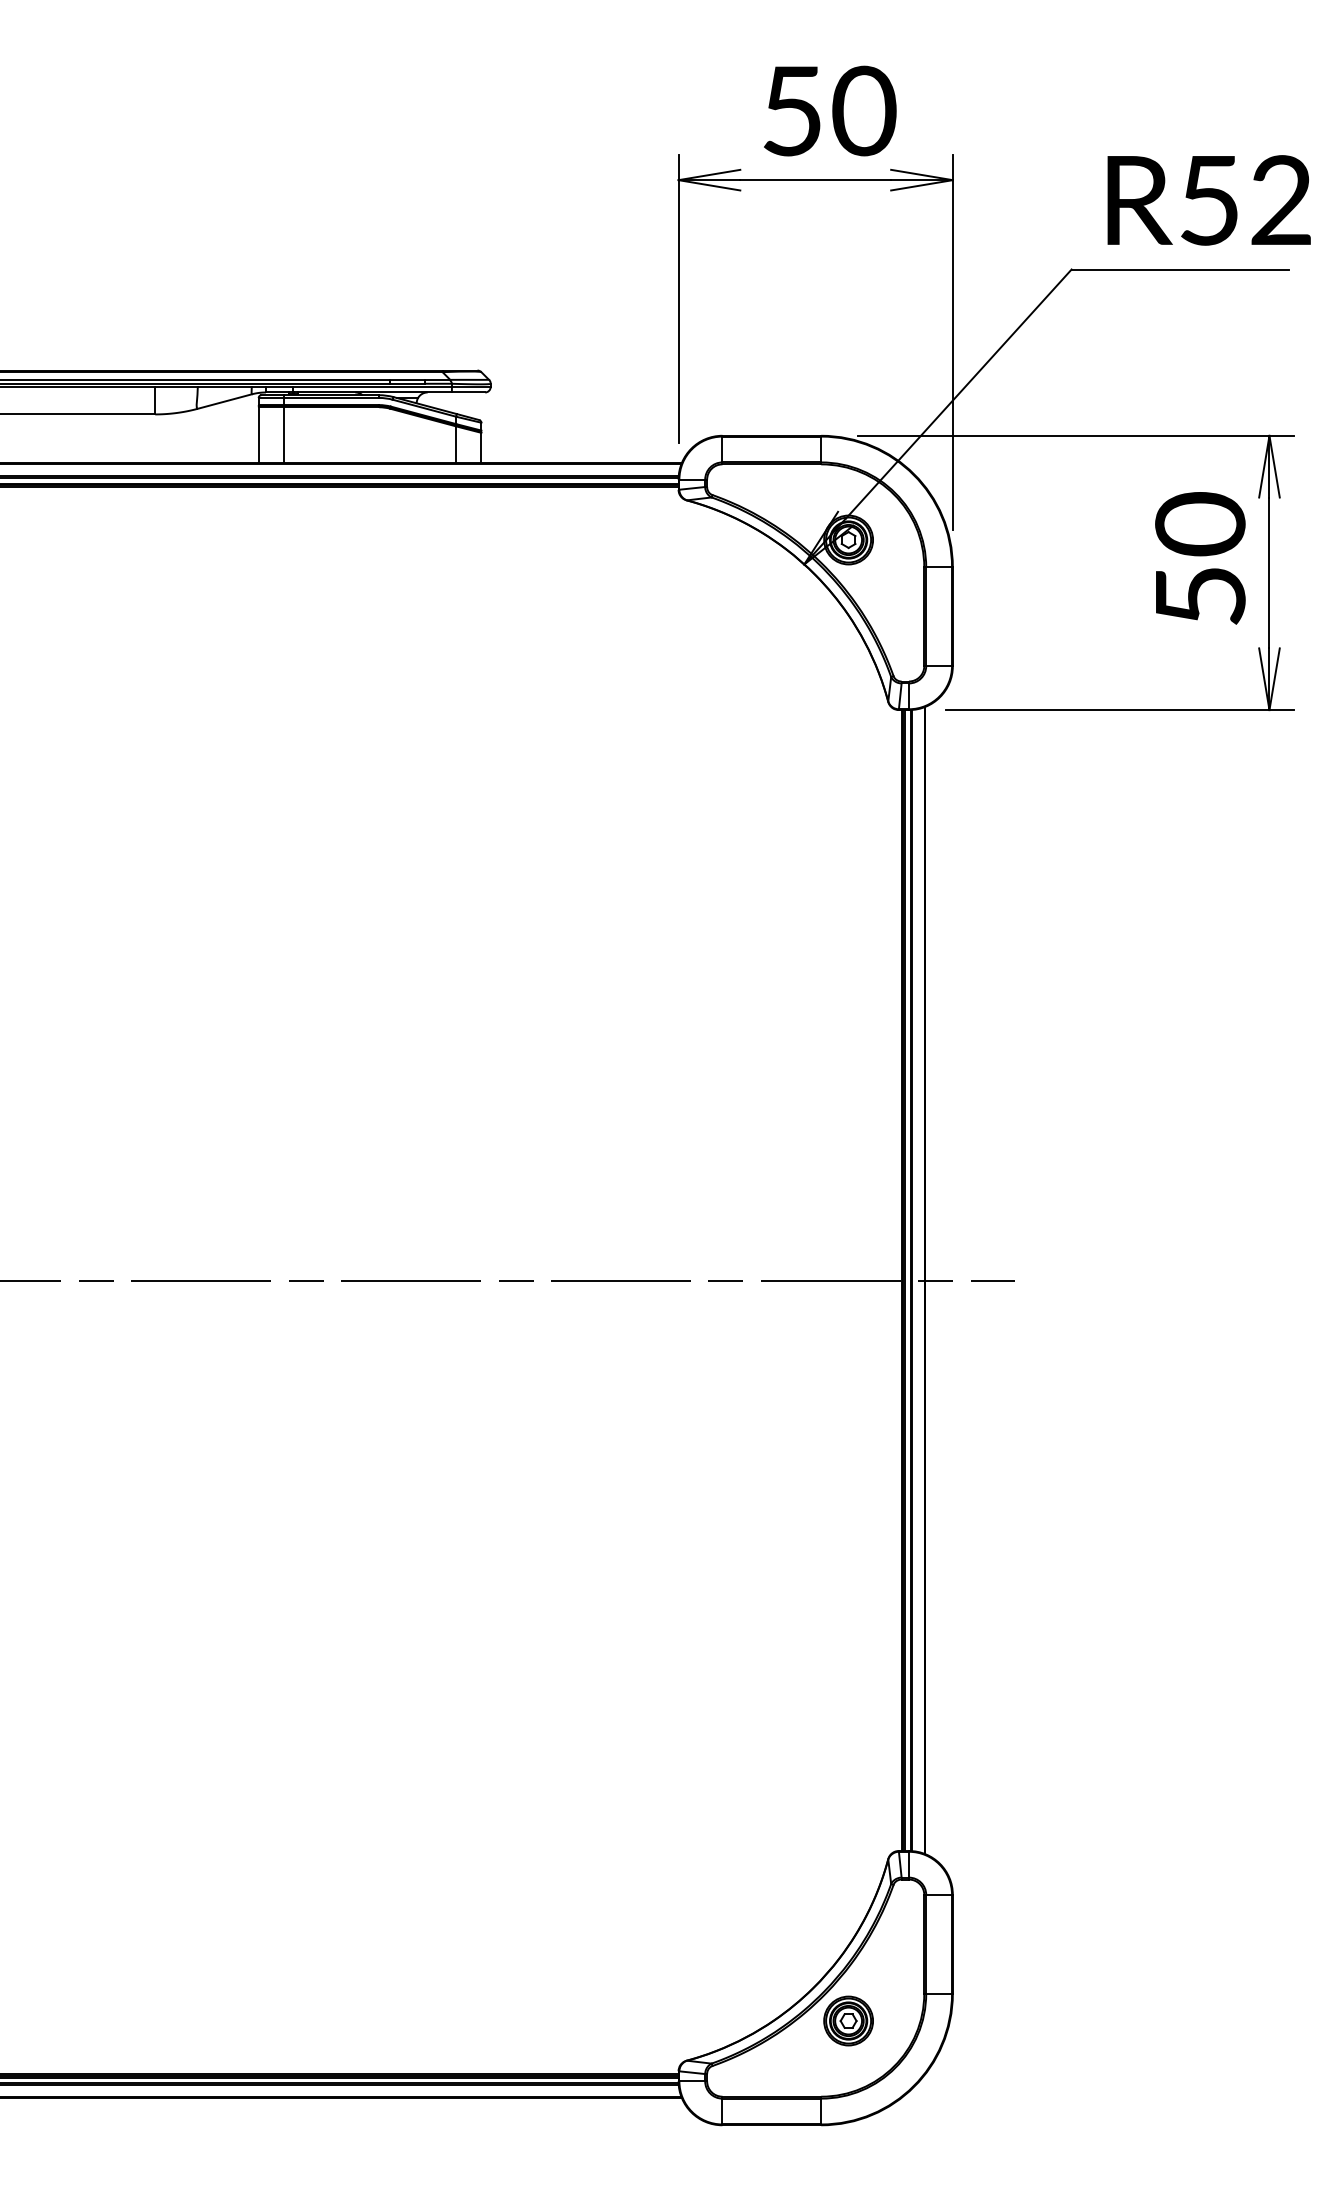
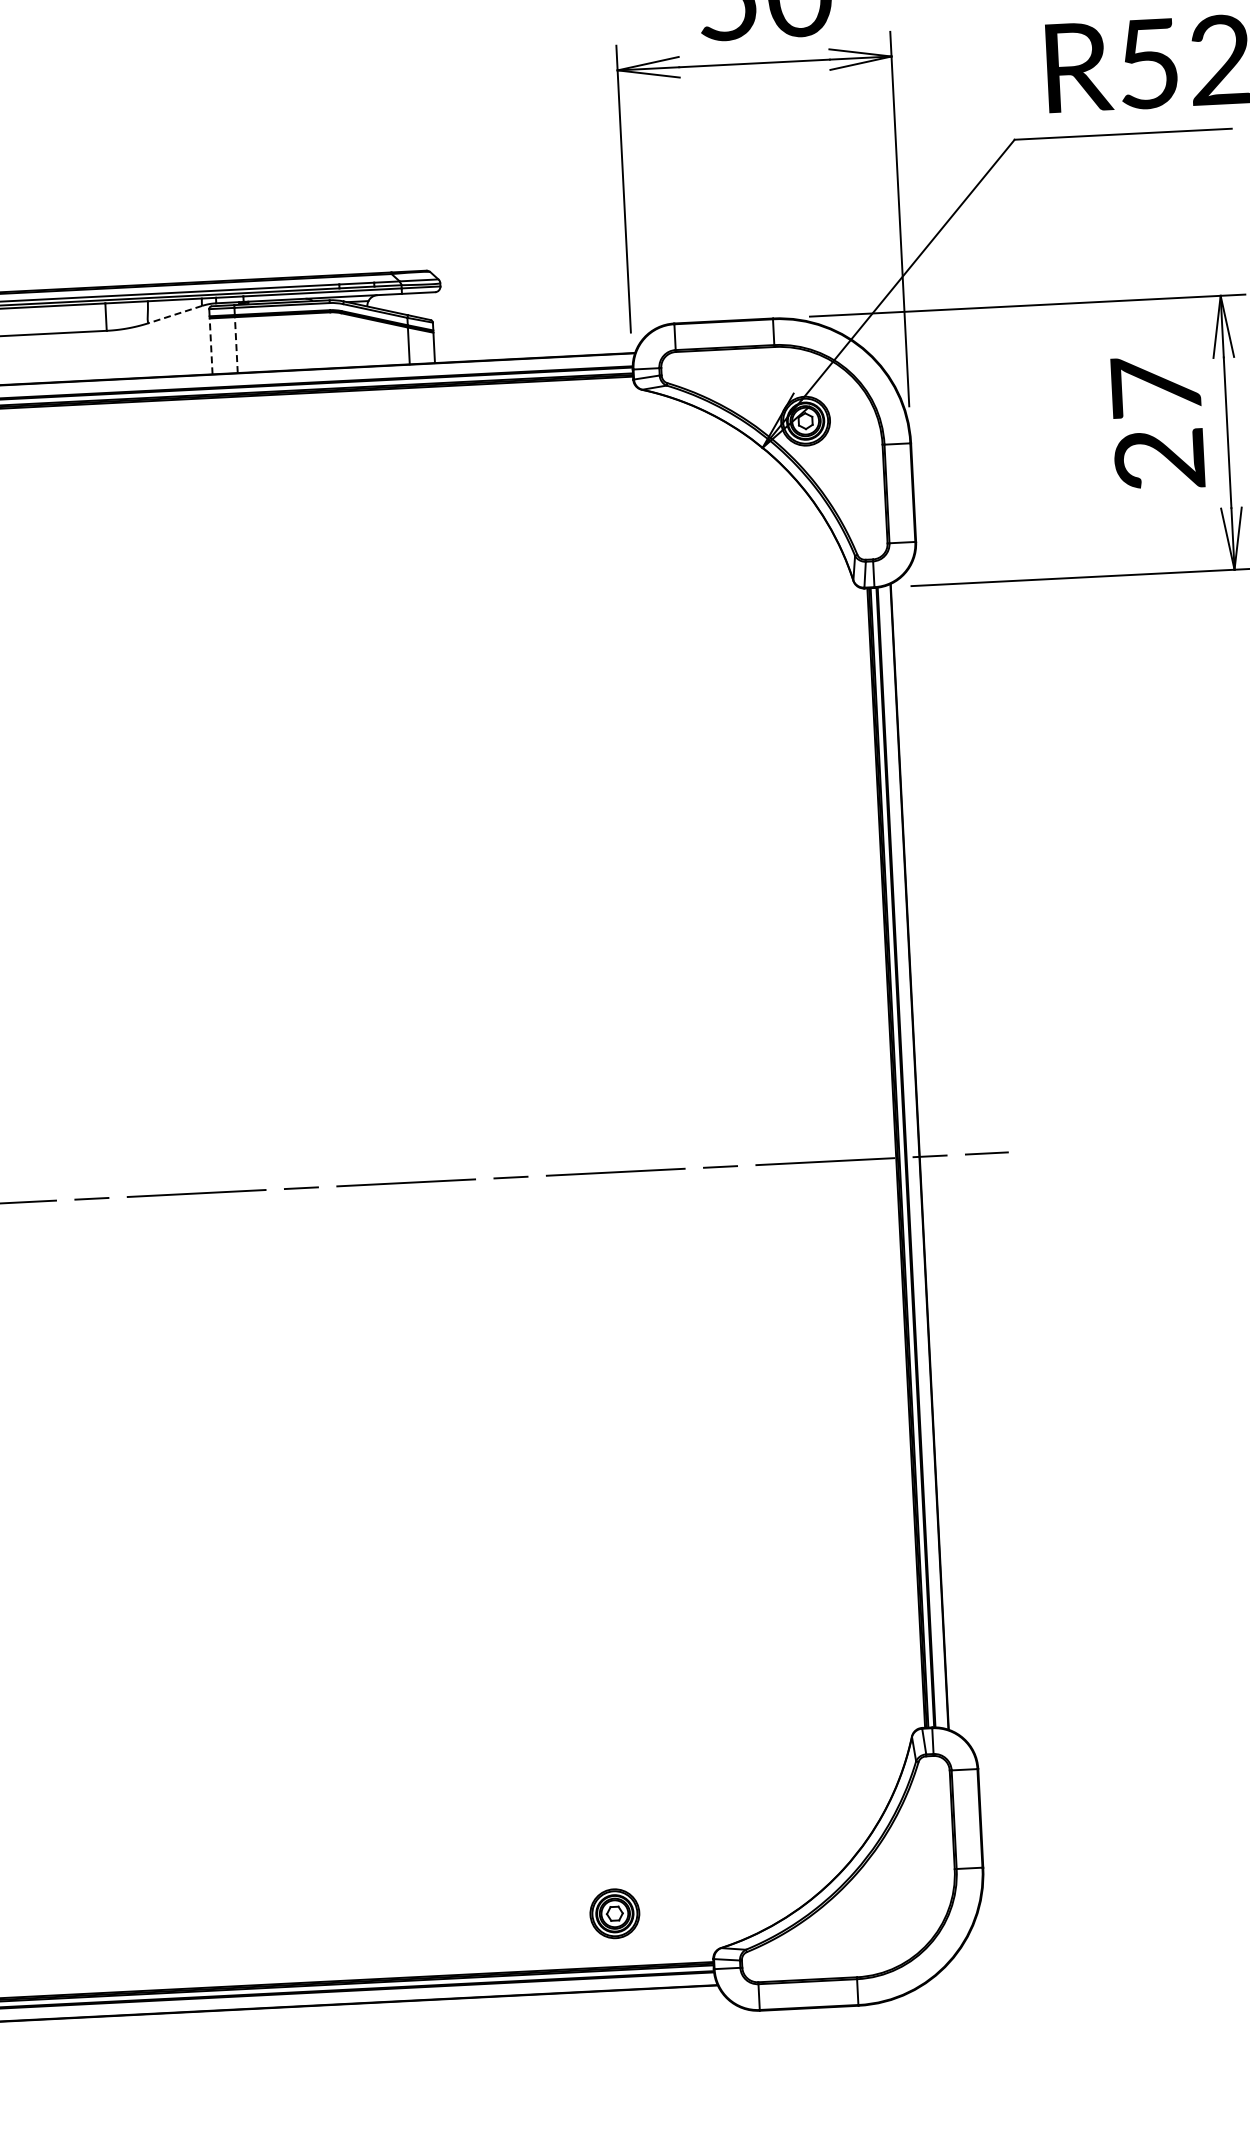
line: (224, 401) -> (175, 314), solid -> dashed
line: (258, 435) -> (210, 346), solid -> dashed
line: (283, 435) -> (235, 345), solid -> dashed
text: (1200, 559) -> (1158, 422), 50 -> 27
part: (848, 2020) -> (614, 1913), moved

